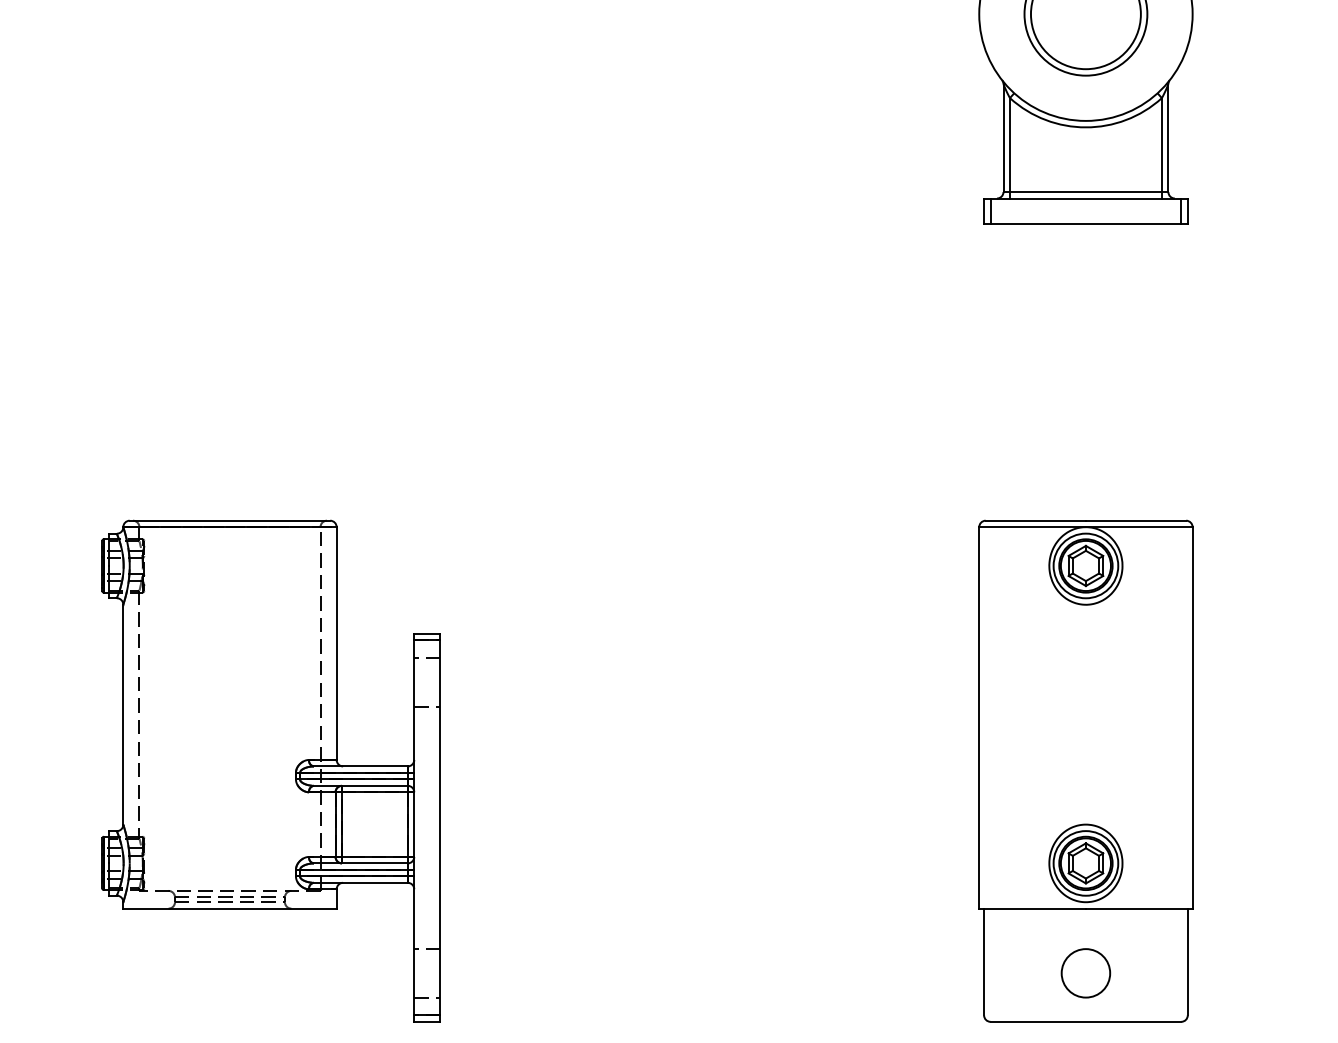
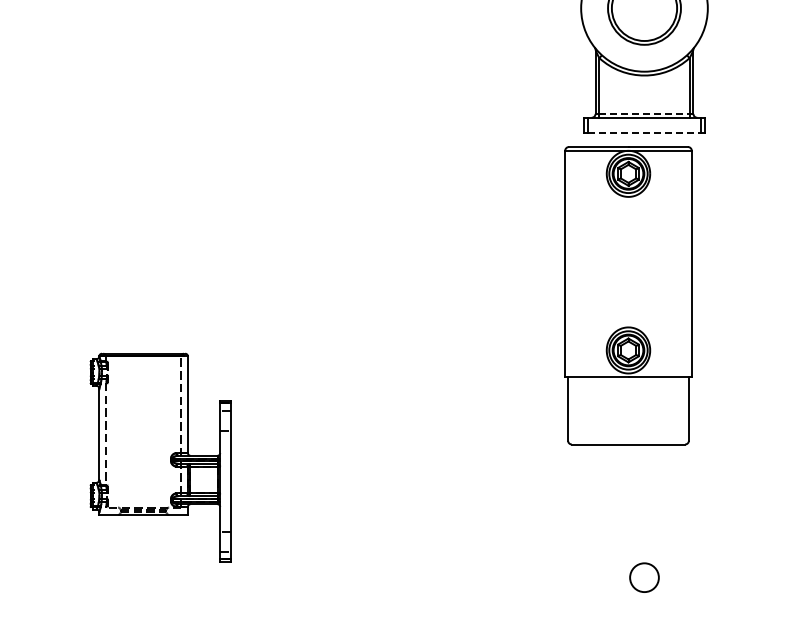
line: (1087, 191) -> (645, 113), solid -> dashed
line: (1085, 225) -> (644, 133), solid -> dashed
part: (270, 770) -> (160, 457), size x0.7
part: (1085, 770) -> (628, 295), moved

